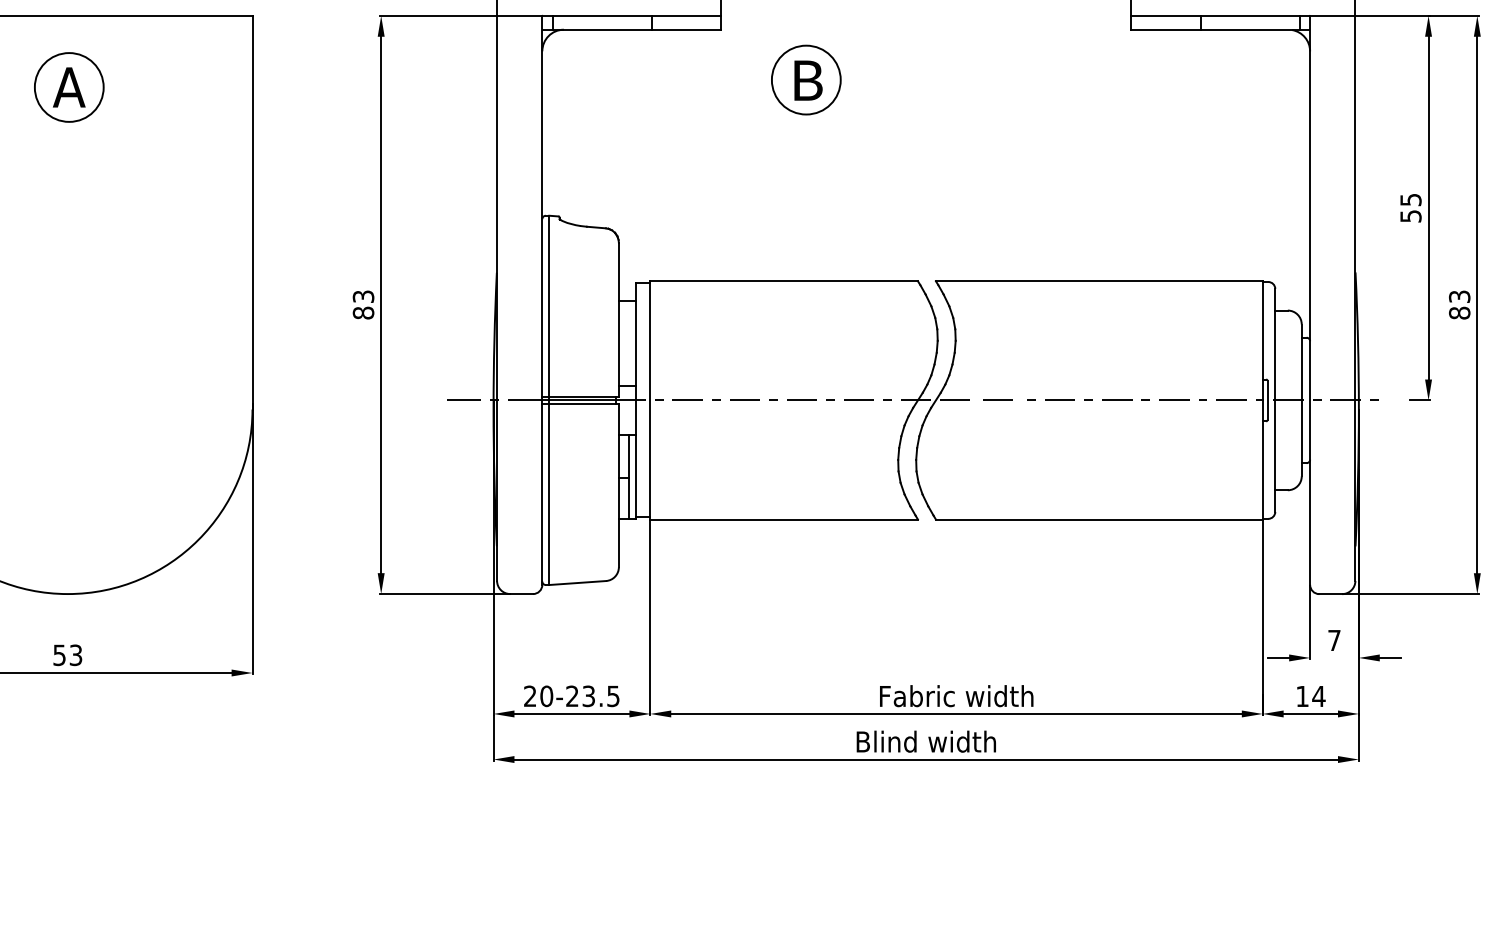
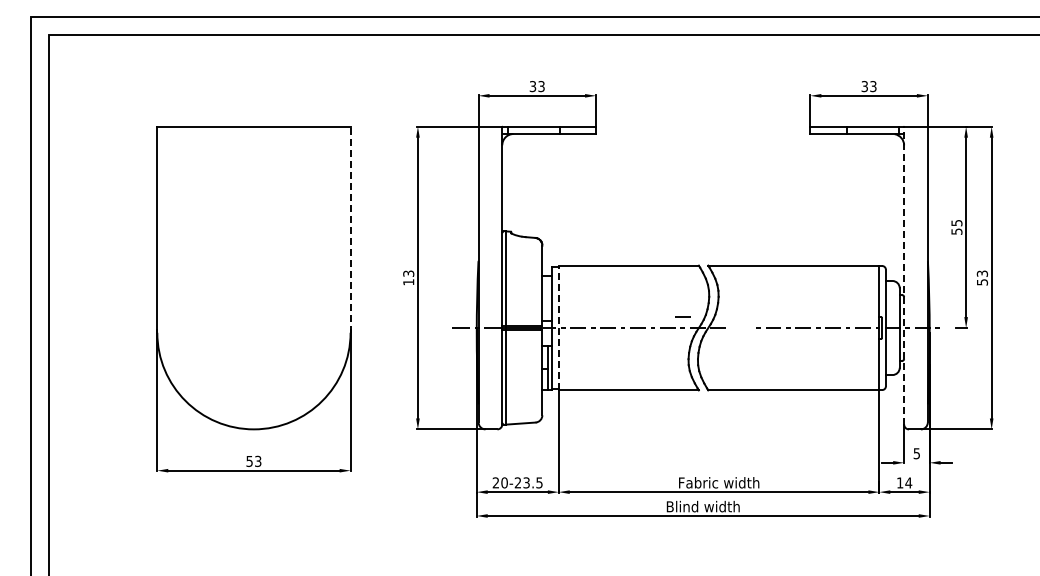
part: (806, 80) -> (640, 160), removed
part: (68, 87) -> (254, 164), removed
line: (252, 212) -> (350, 229), solid -> dashed
line: (1310, 300) -> (904, 275), solid -> dashed
text: (363, 313) -> (408, 282), 83 -> 13
text: (1457, 313) -> (981, 282), 83 -> 53
line: (649, 399) -> (558, 327), solid -> dashed
line: (997, 399) -> (682, 316), moved
text: (1333, 640) -> (916, 453), 7 -> 5

